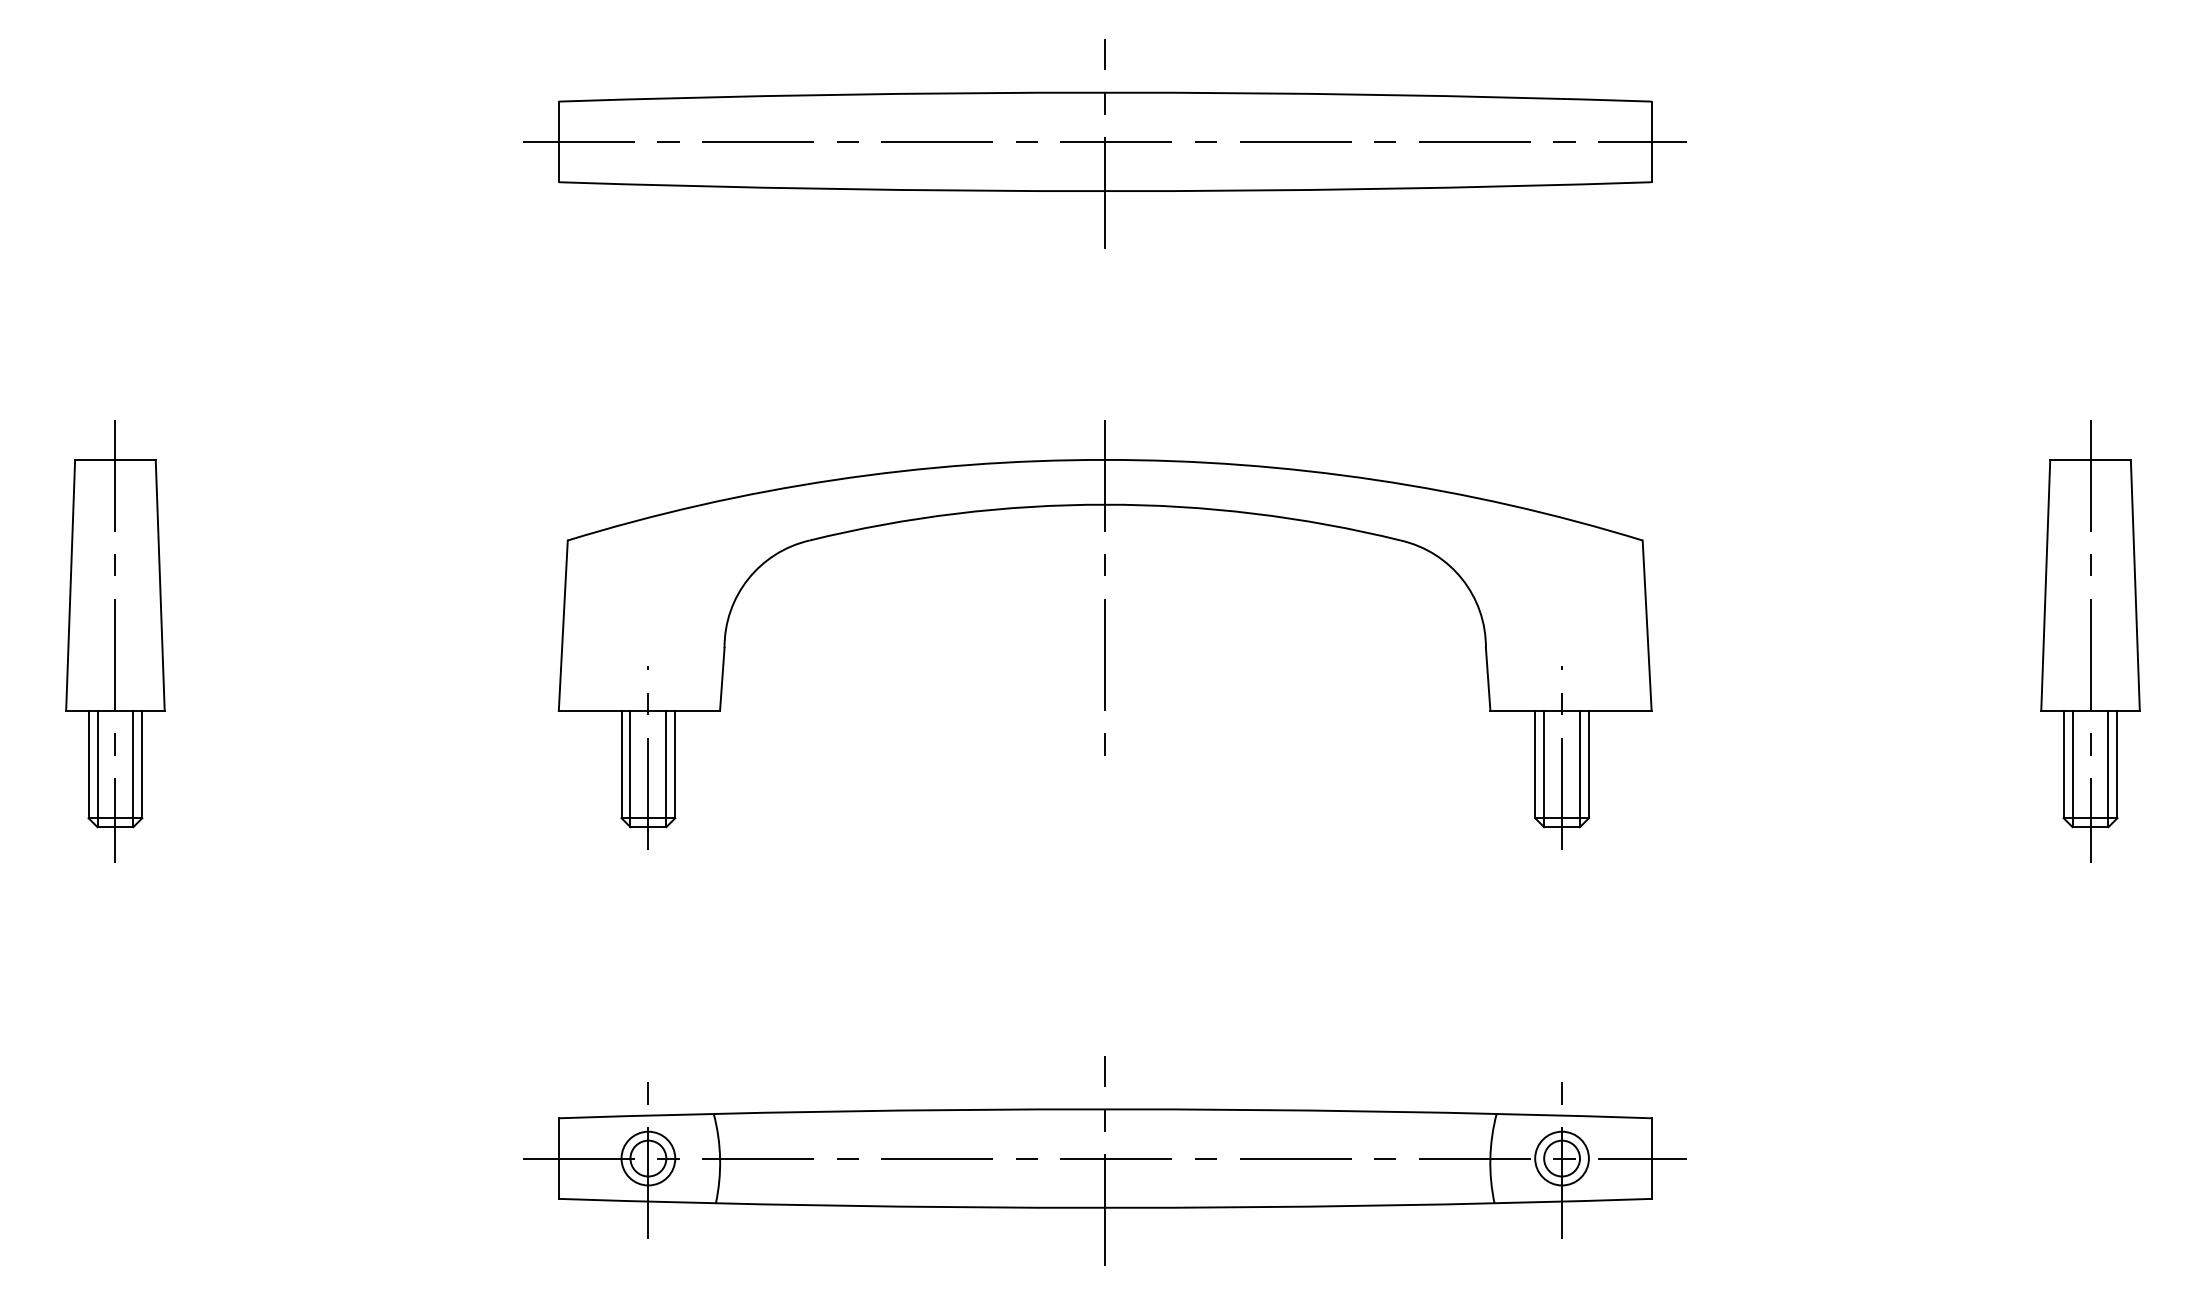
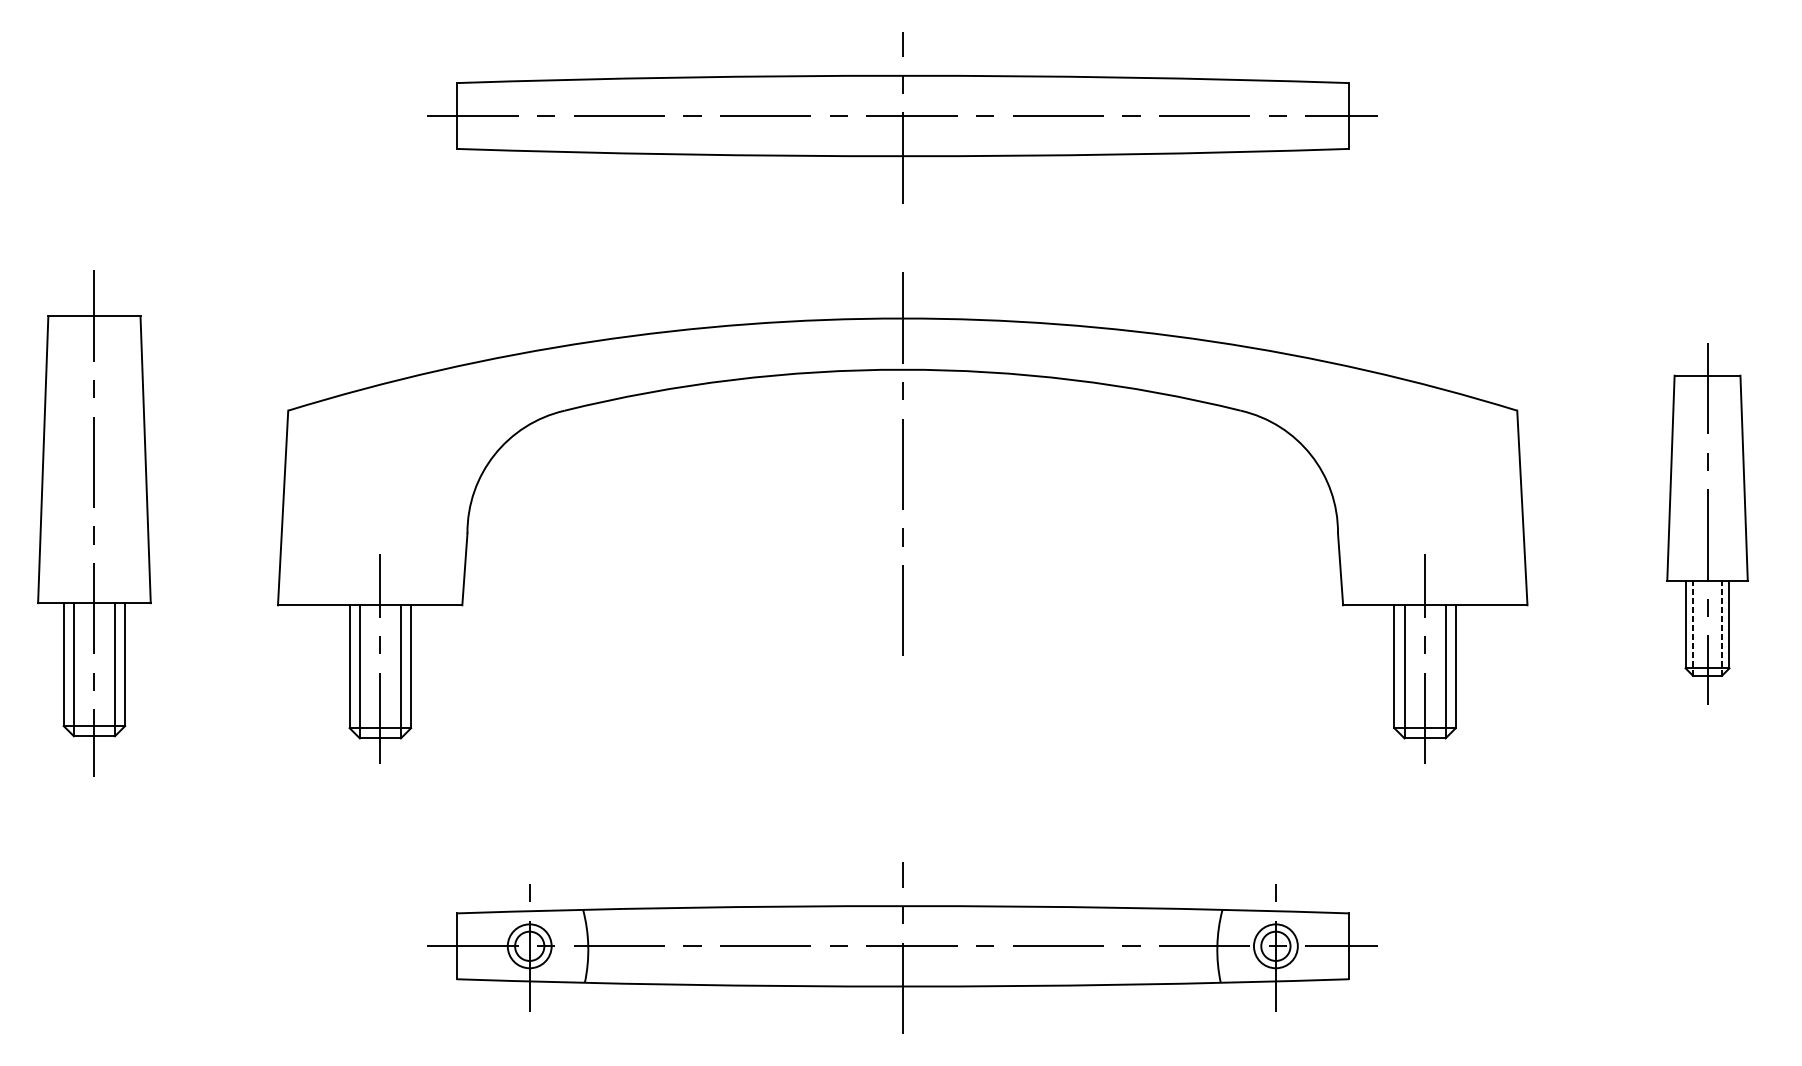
part: (1105, 634) -> (903, 518), size x1.4
part: (115, 641) -> (94, 524), size x1.4
line: (2072, 768) -> (1692, 627), solid -> dashed
line: (2108, 768) -> (1722, 627), solid -> dashed

